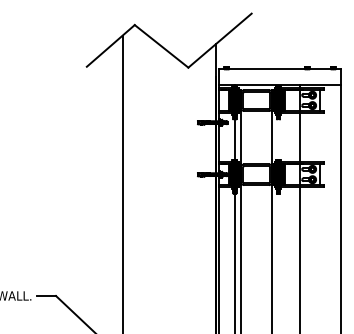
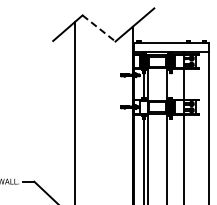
line: (162, 46) -> (99, 28), solid -> dashed
hatch: (234, 173) -> (143, 106), removed

